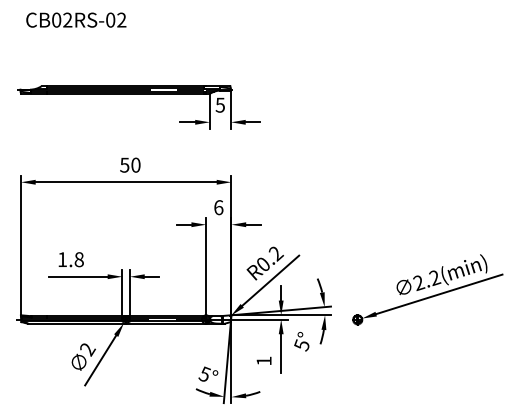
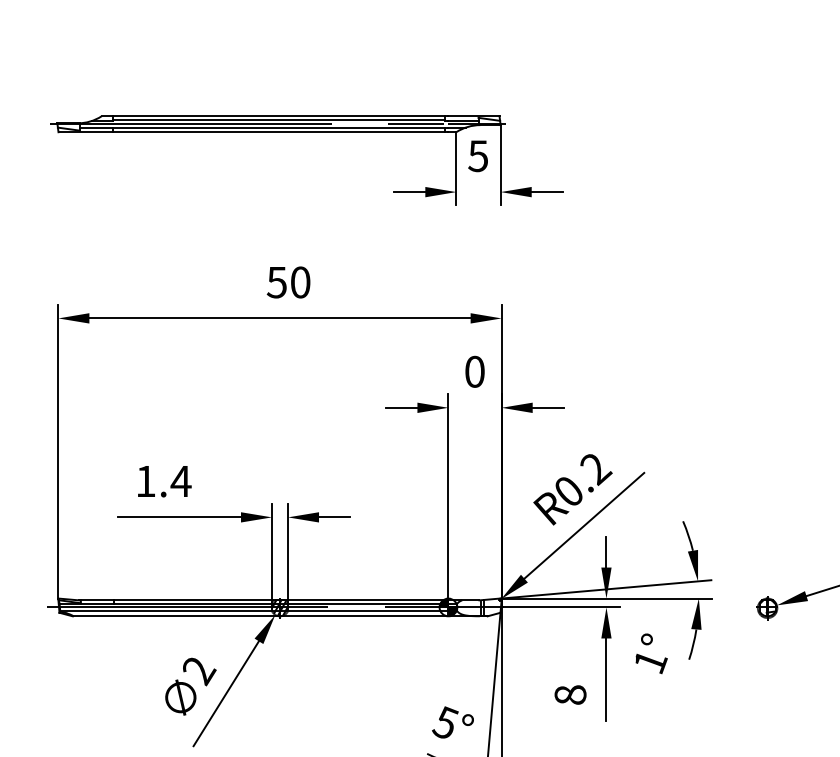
text: (218, 207) -> (474, 371), 6 -> 0
text: (79, 259) -> (181, 481), 1.8 -> 1.4
text: (302, 345) -> (651, 662), 5° -> 1°
text: (263, 360) -> (569, 693), 1 -> 8

